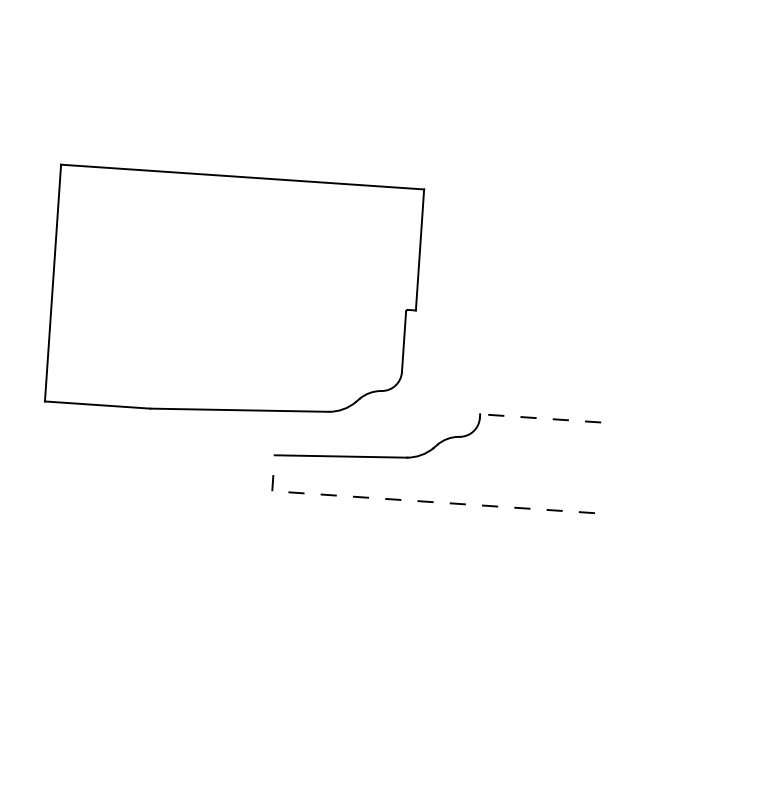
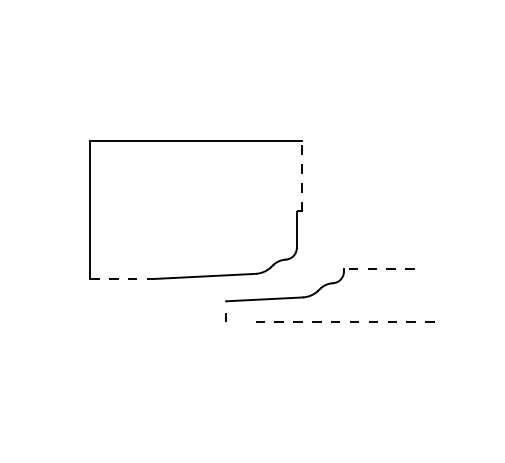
line: (420, 248) -> (302, 175), solid -> dashed
line: (98, 405) -> (121, 279), solid -> dashed
line: (450, 502) -> (350, 321), moved

